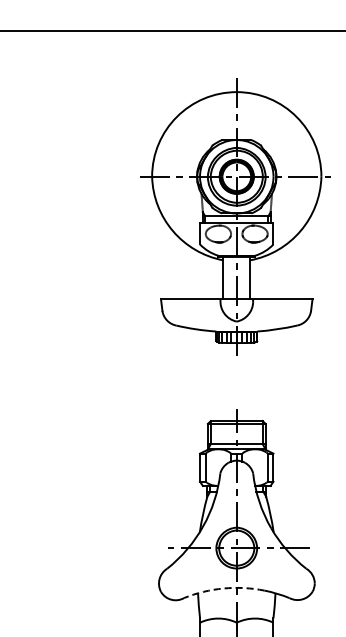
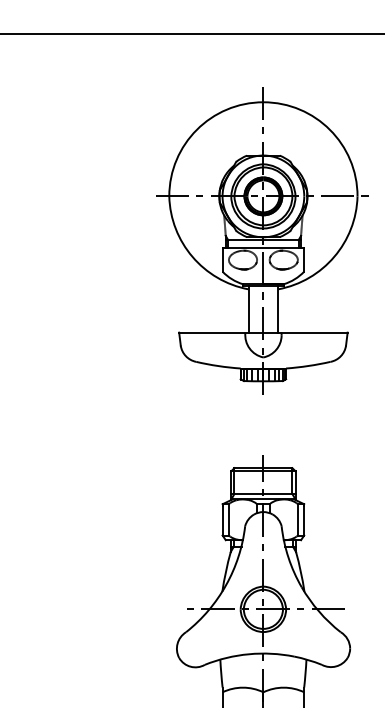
arc: (223, 588) -> (248, 654), dashed -> solid

